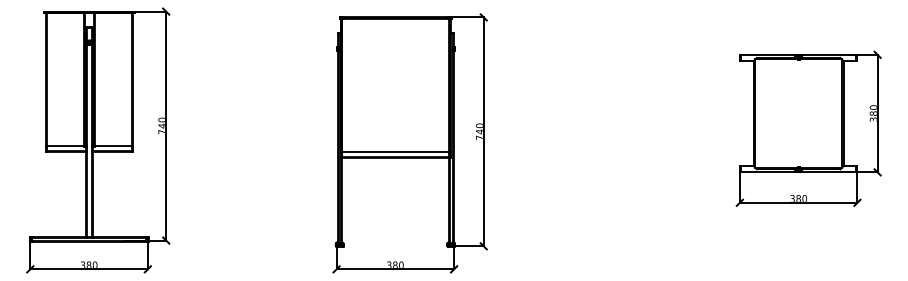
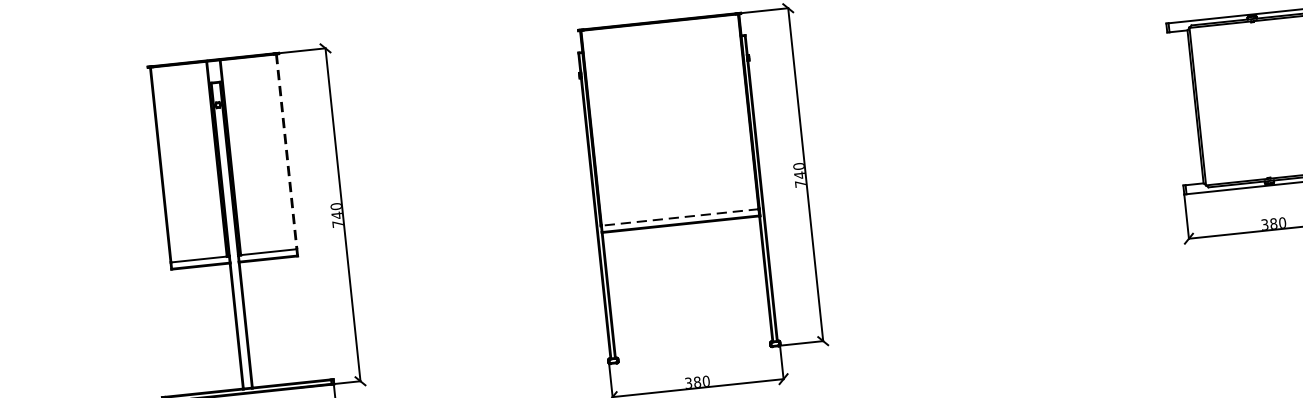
line: (132, 79) -> (286, 152), solid -> dashed
line: (394, 151) -> (678, 216), solid -> dashed

